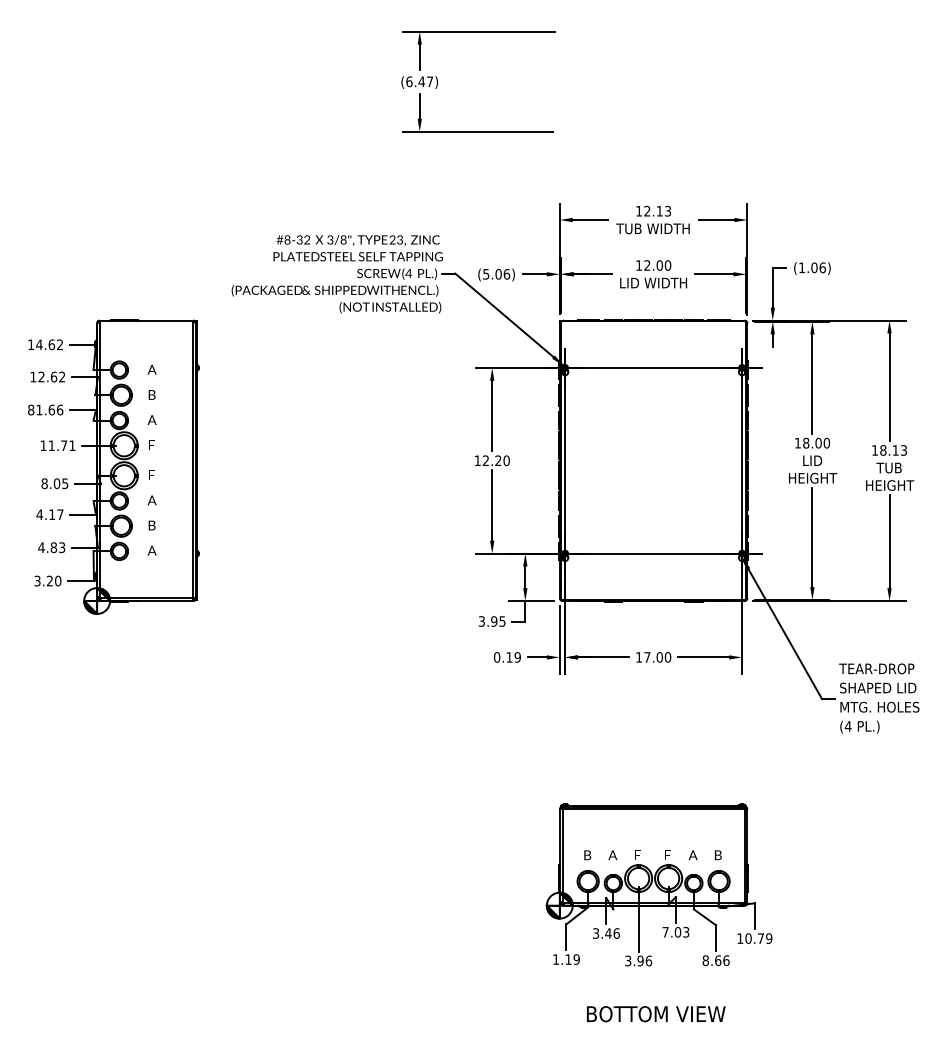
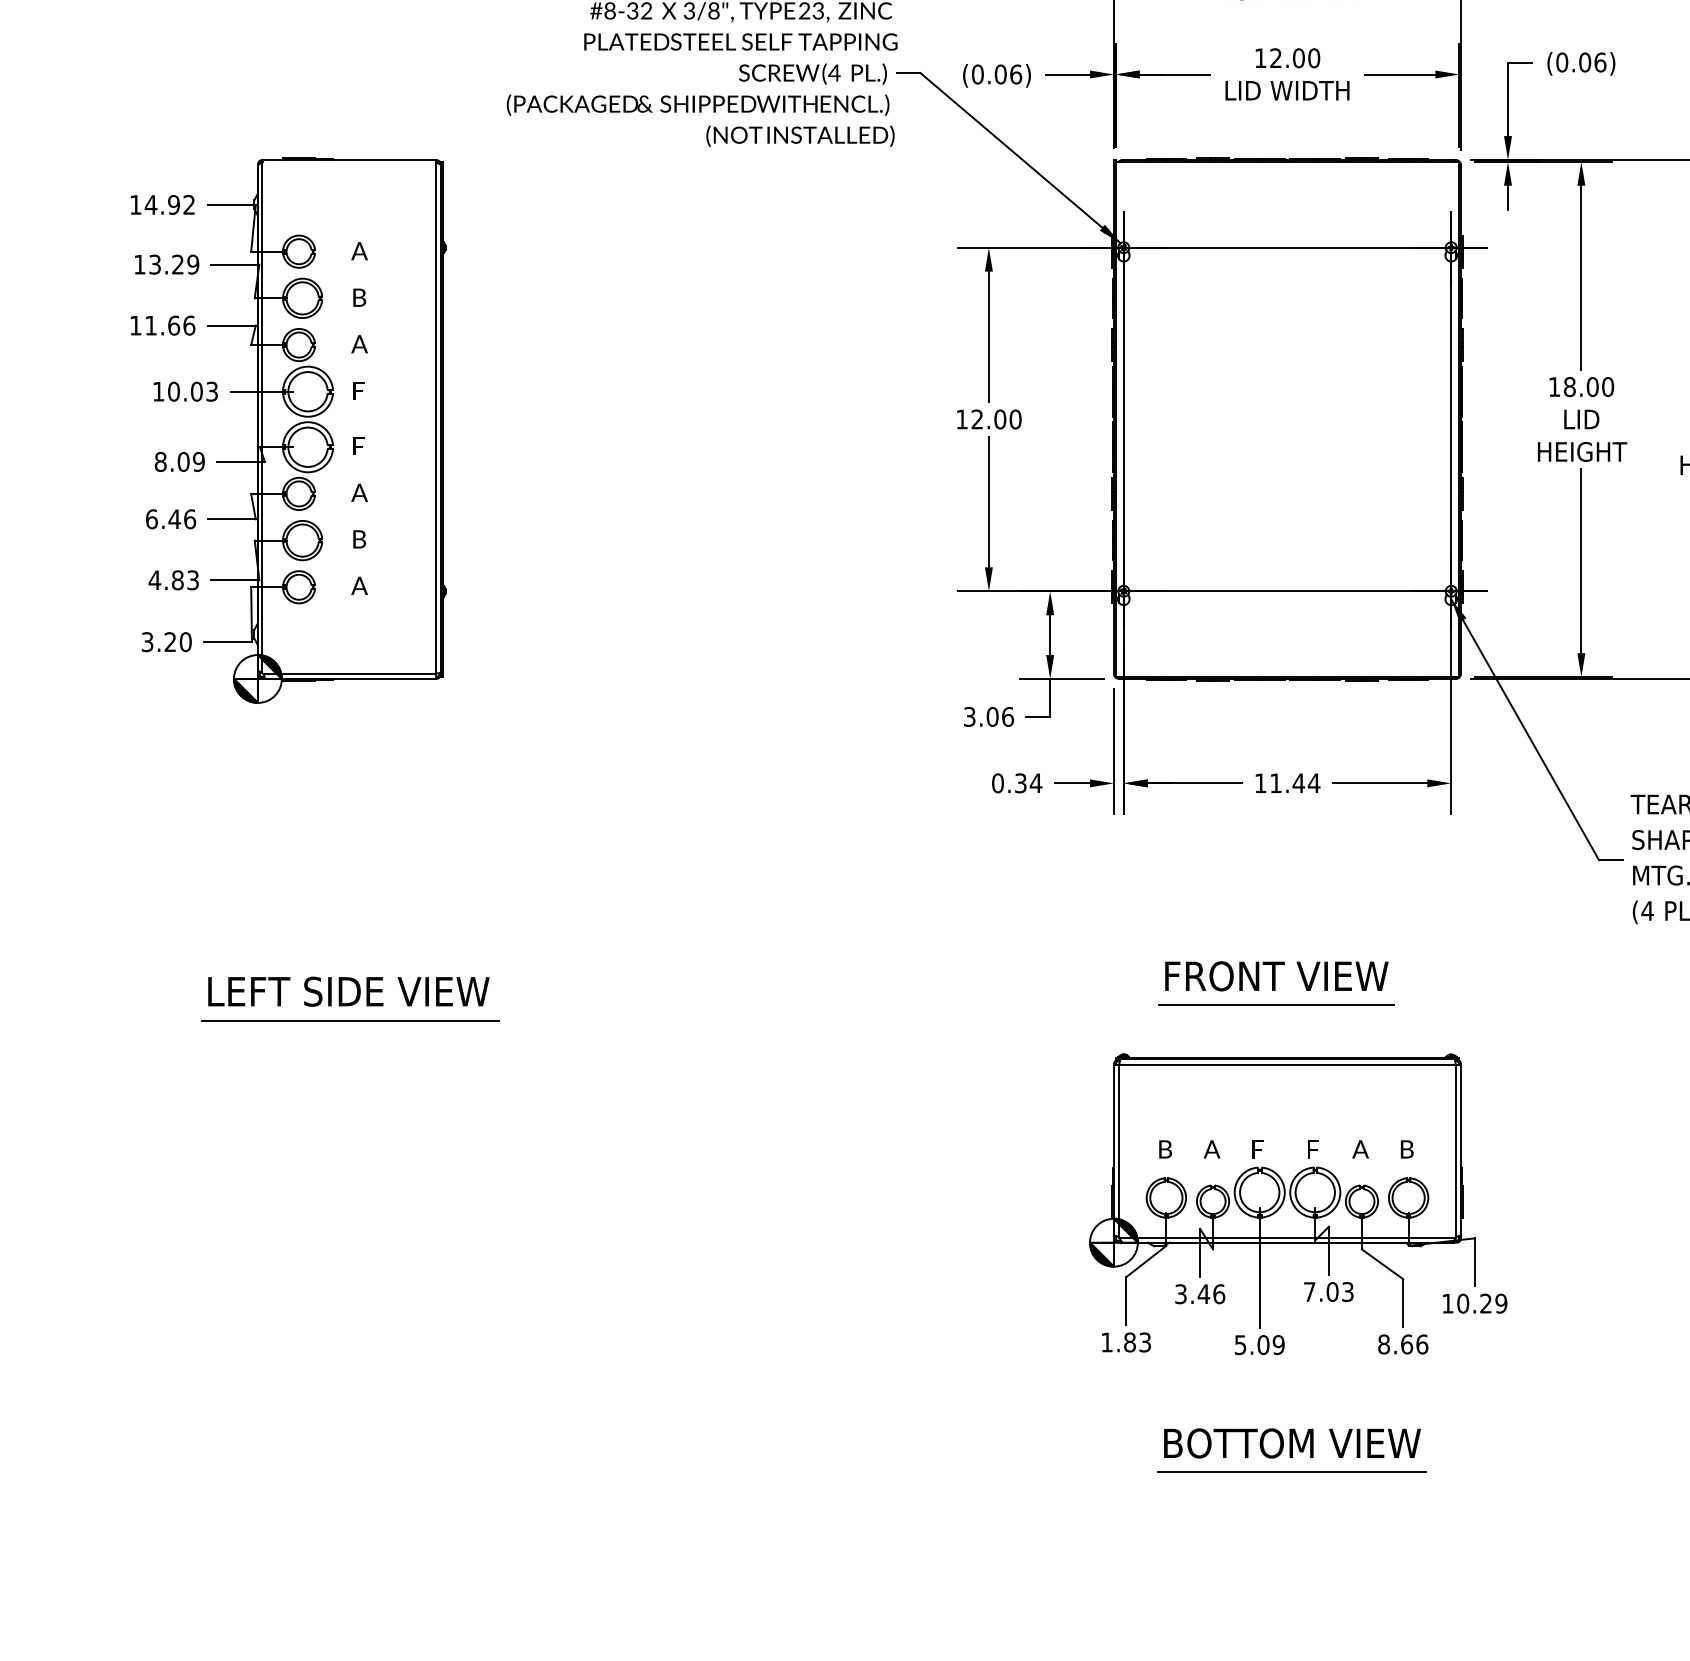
text: (801, 267) -> (1561, 61), (1.06) -> (0.06)
text: (486, 274) -> (978, 74), (5.06) -> (0.06)
text: (51, 344) -> (173, 204), 14.62 -> 14.92
text: (51, 376) -> (173, 263), 12.62 -> 13.29
text: (31, 409) -> (136, 324), 81.66 -> 11.66
text: (61, 445) -> (191, 391), 11.71 -> 10.03
text: (498, 460) -> (1000, 418), 12.20 -> 12.00
text: (65, 483) -> (199, 461), 8.05 -> 8.09
text: (49, 514) -> (169, 518), 4.17 -> 6.46
text: (498, 621) -> (1000, 716), 3.95 -> 3.06
text: (513, 657) -> (1028, 783), 0.19 -> 0.34
text: (657, 657) -> (1294, 783), 17.00 -> 11.44
part: (647, 765) -> (1276, 983), added
part: (146, 774) -> (349, 999), added
text: (760, 938) -> (1485, 1303), 10.79 -> 10.29
text: (572, 959) -> (1137, 1342), 1.19 -> 1.83
text: (638, 960) -> (1259, 1344), 3.96 -> 5.09
line: (655, 1029) -> (1290, 1471), added

